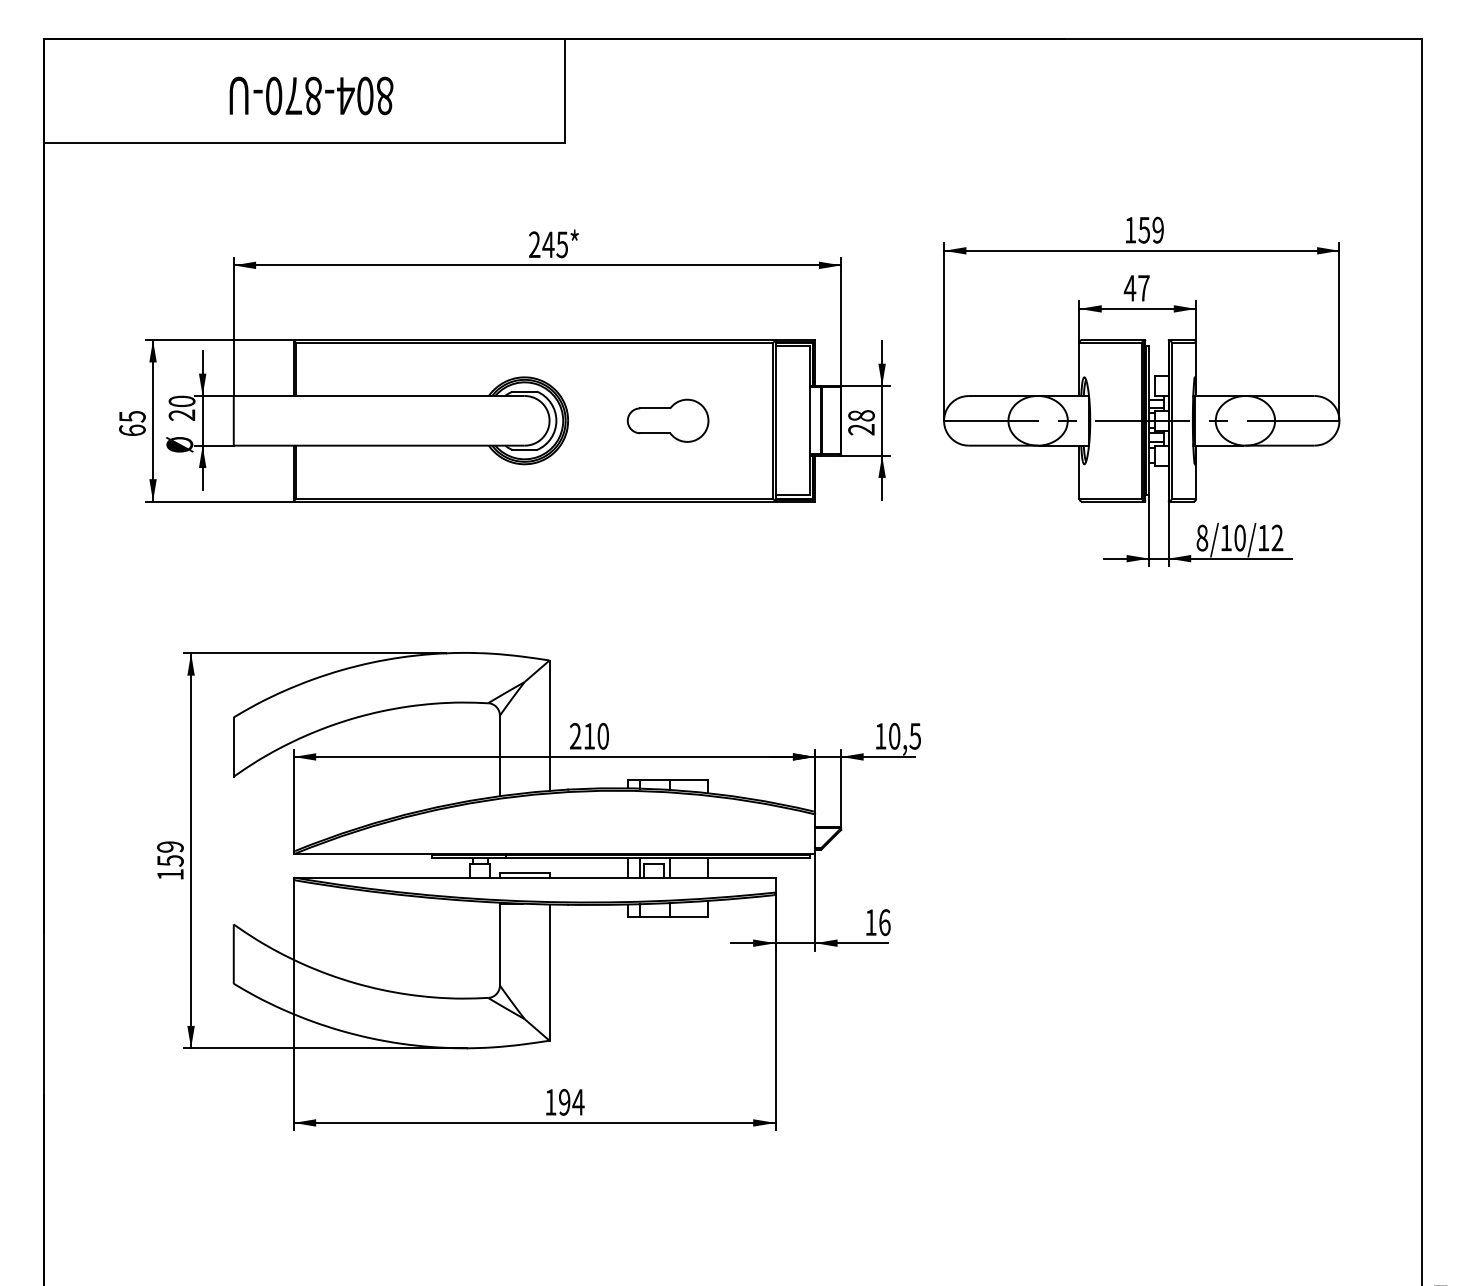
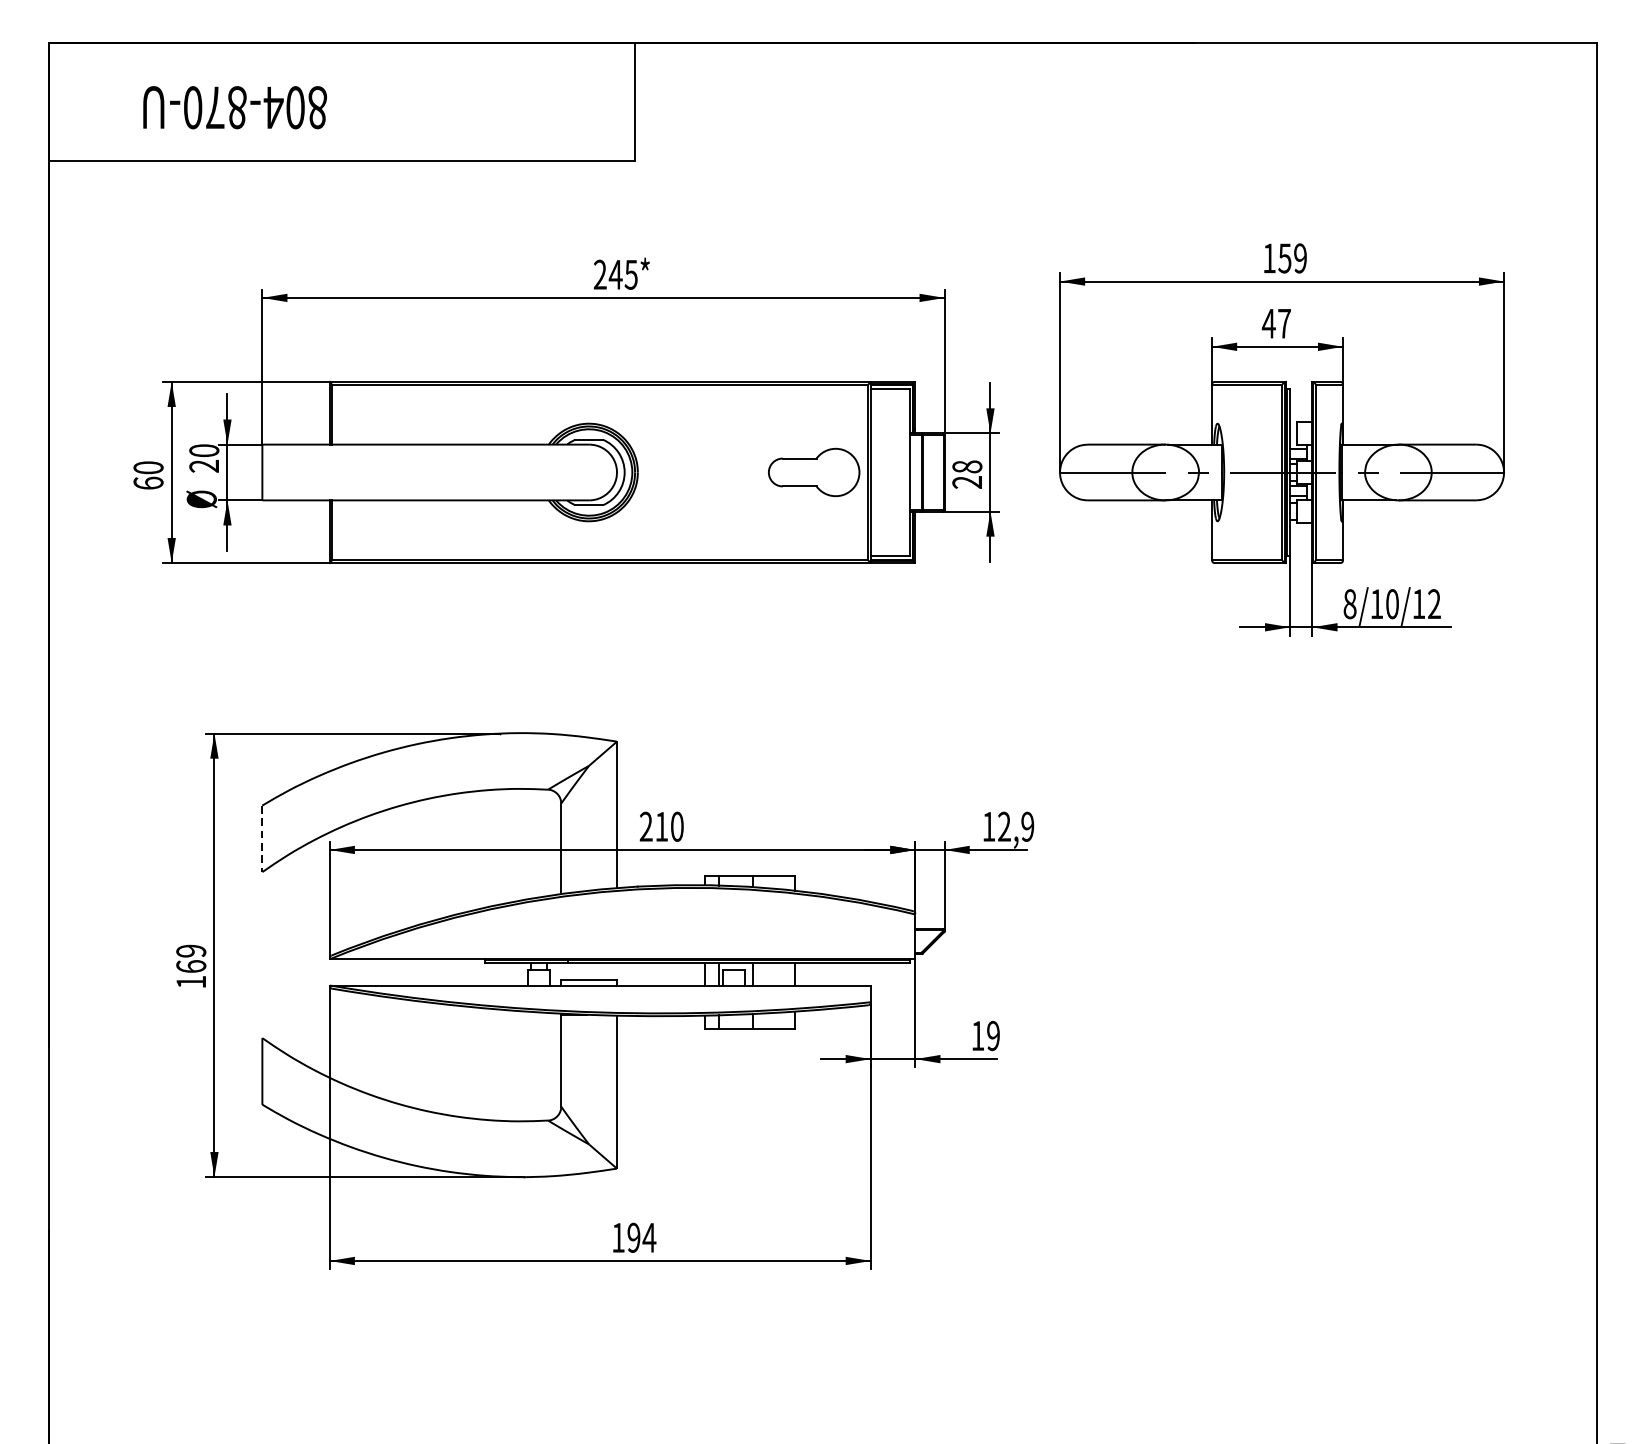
text: (311, 95) -> (235, 107), moved
text: (132, 416) -> (148, 467), 65 -> 60
part: (667, 420) -> (813, 472), moved
text: (904, 736) -> (1015, 827), 10,5 -> 12,9
line: (233, 747) -> (262, 839), solid -> dashed
text: (170, 860) -> (191, 966), 159 -> 169
text: (884, 922) -> (993, 1035), 16 -> 19

